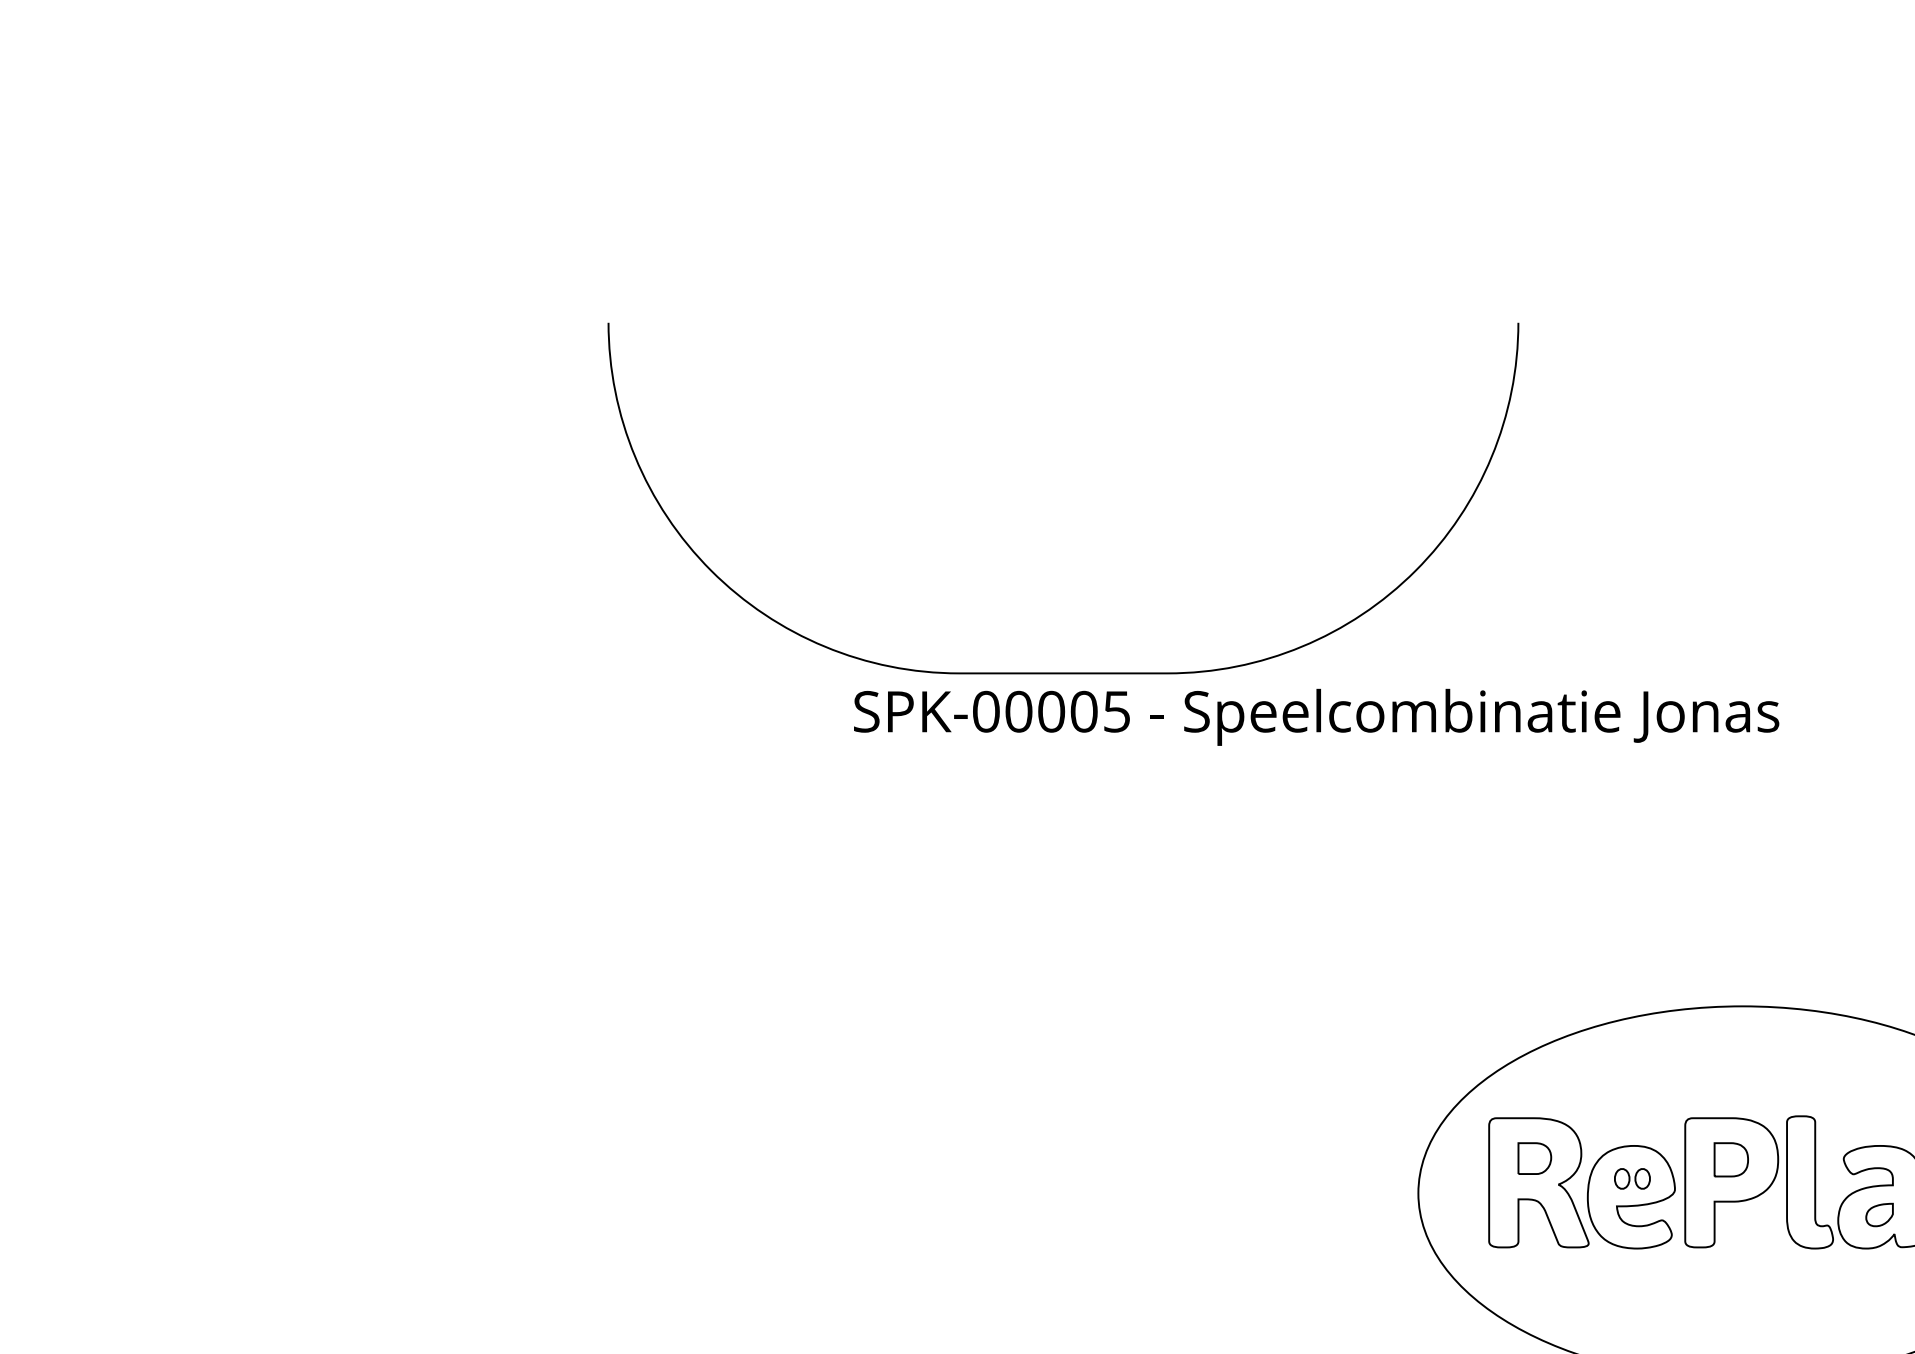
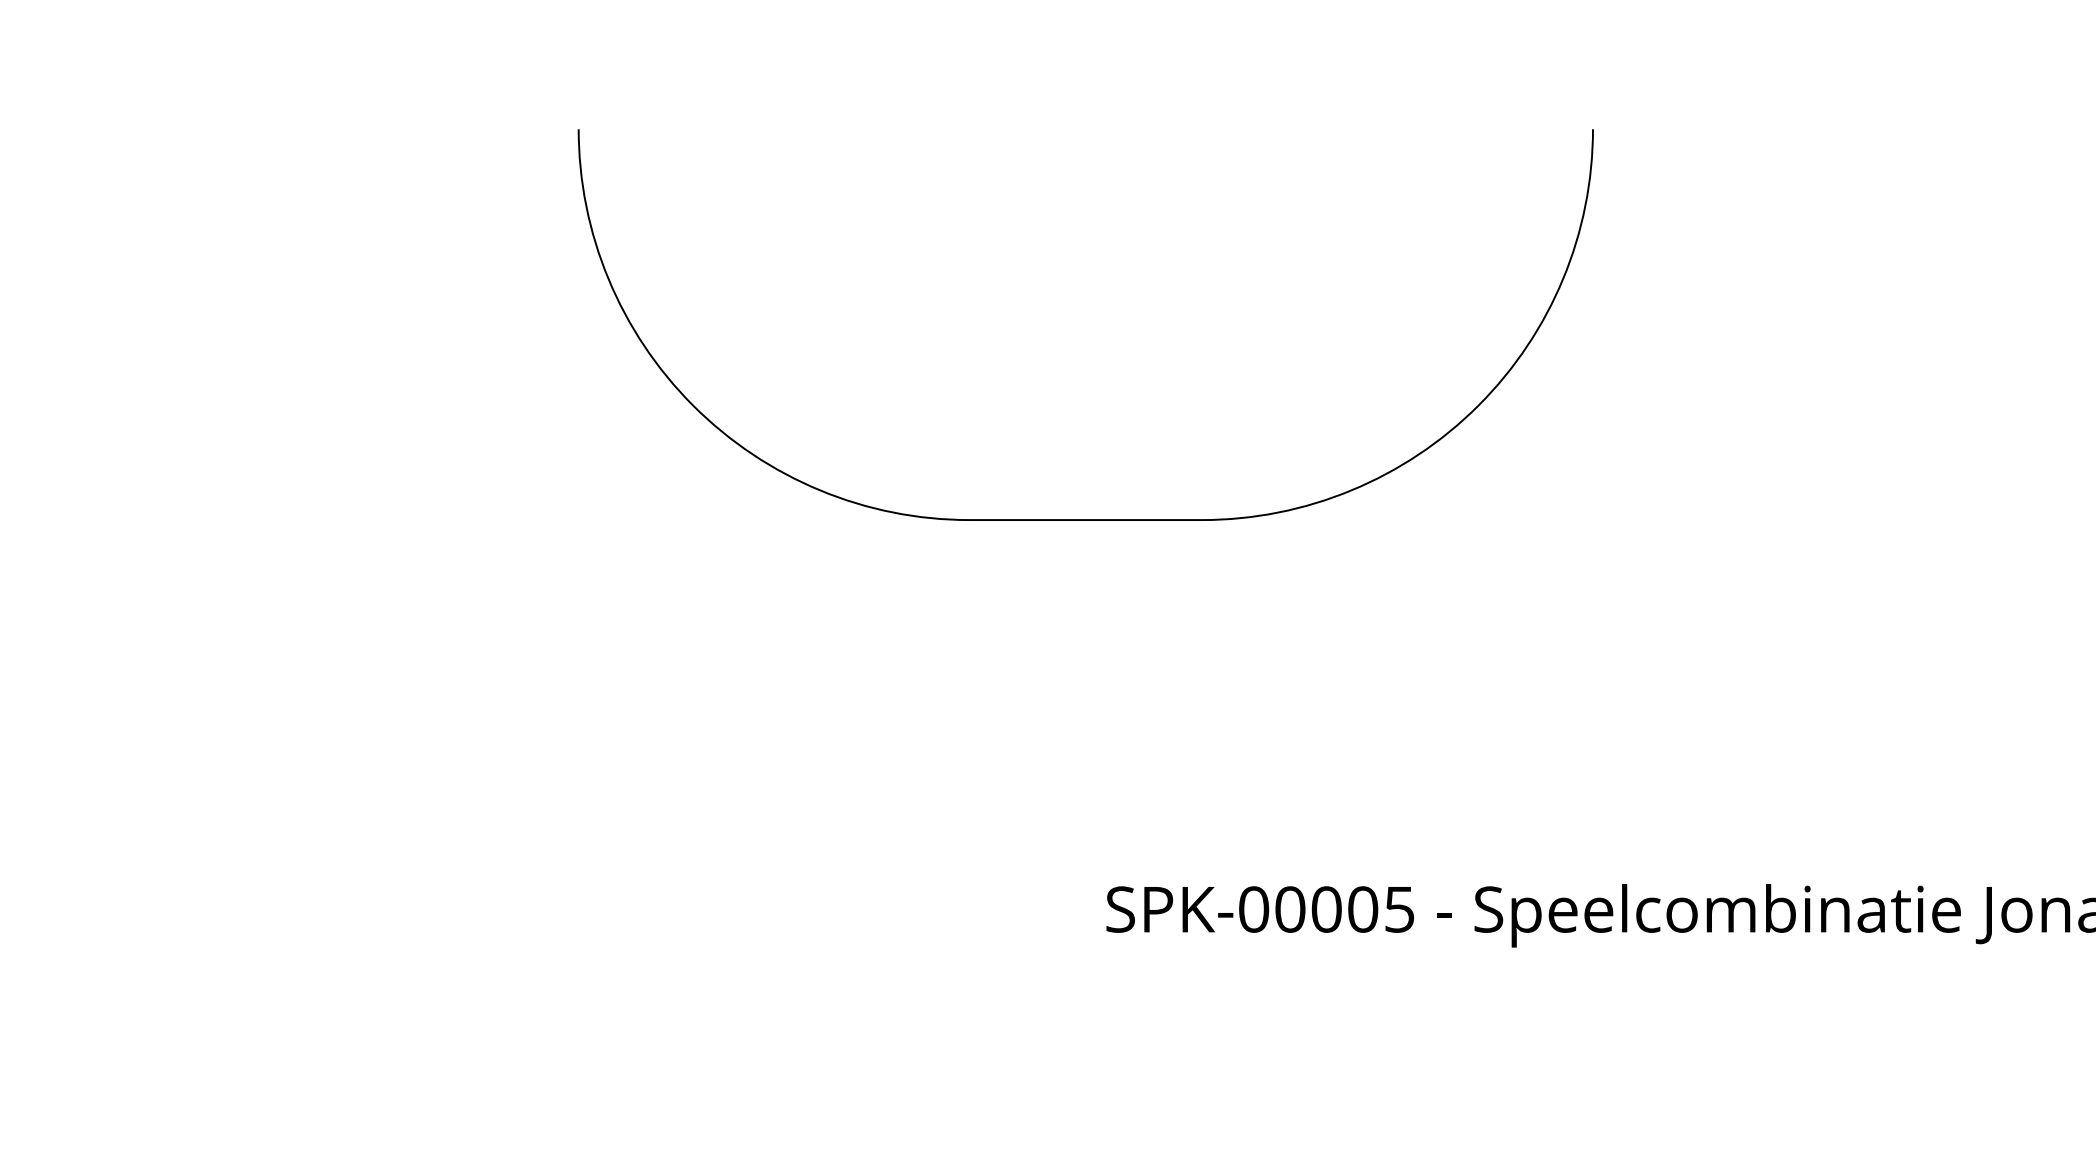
part: (1063, 672) -> (1085, 519), moved

